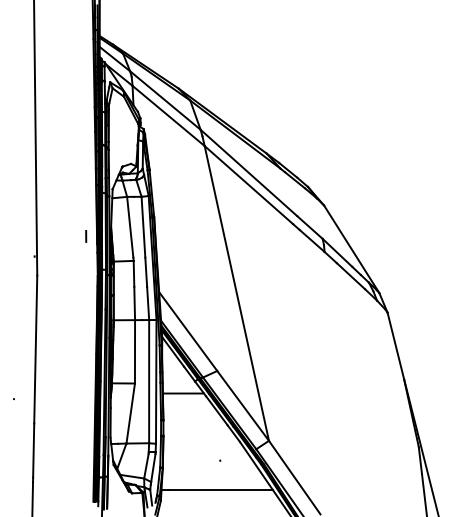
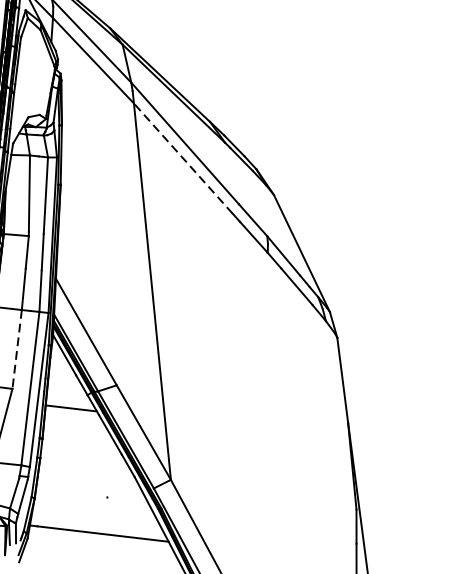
line: (248, 184) -> (182, 157), solid -> dashed
line: (135, 351) -> (17, 349), solid -> dashed

